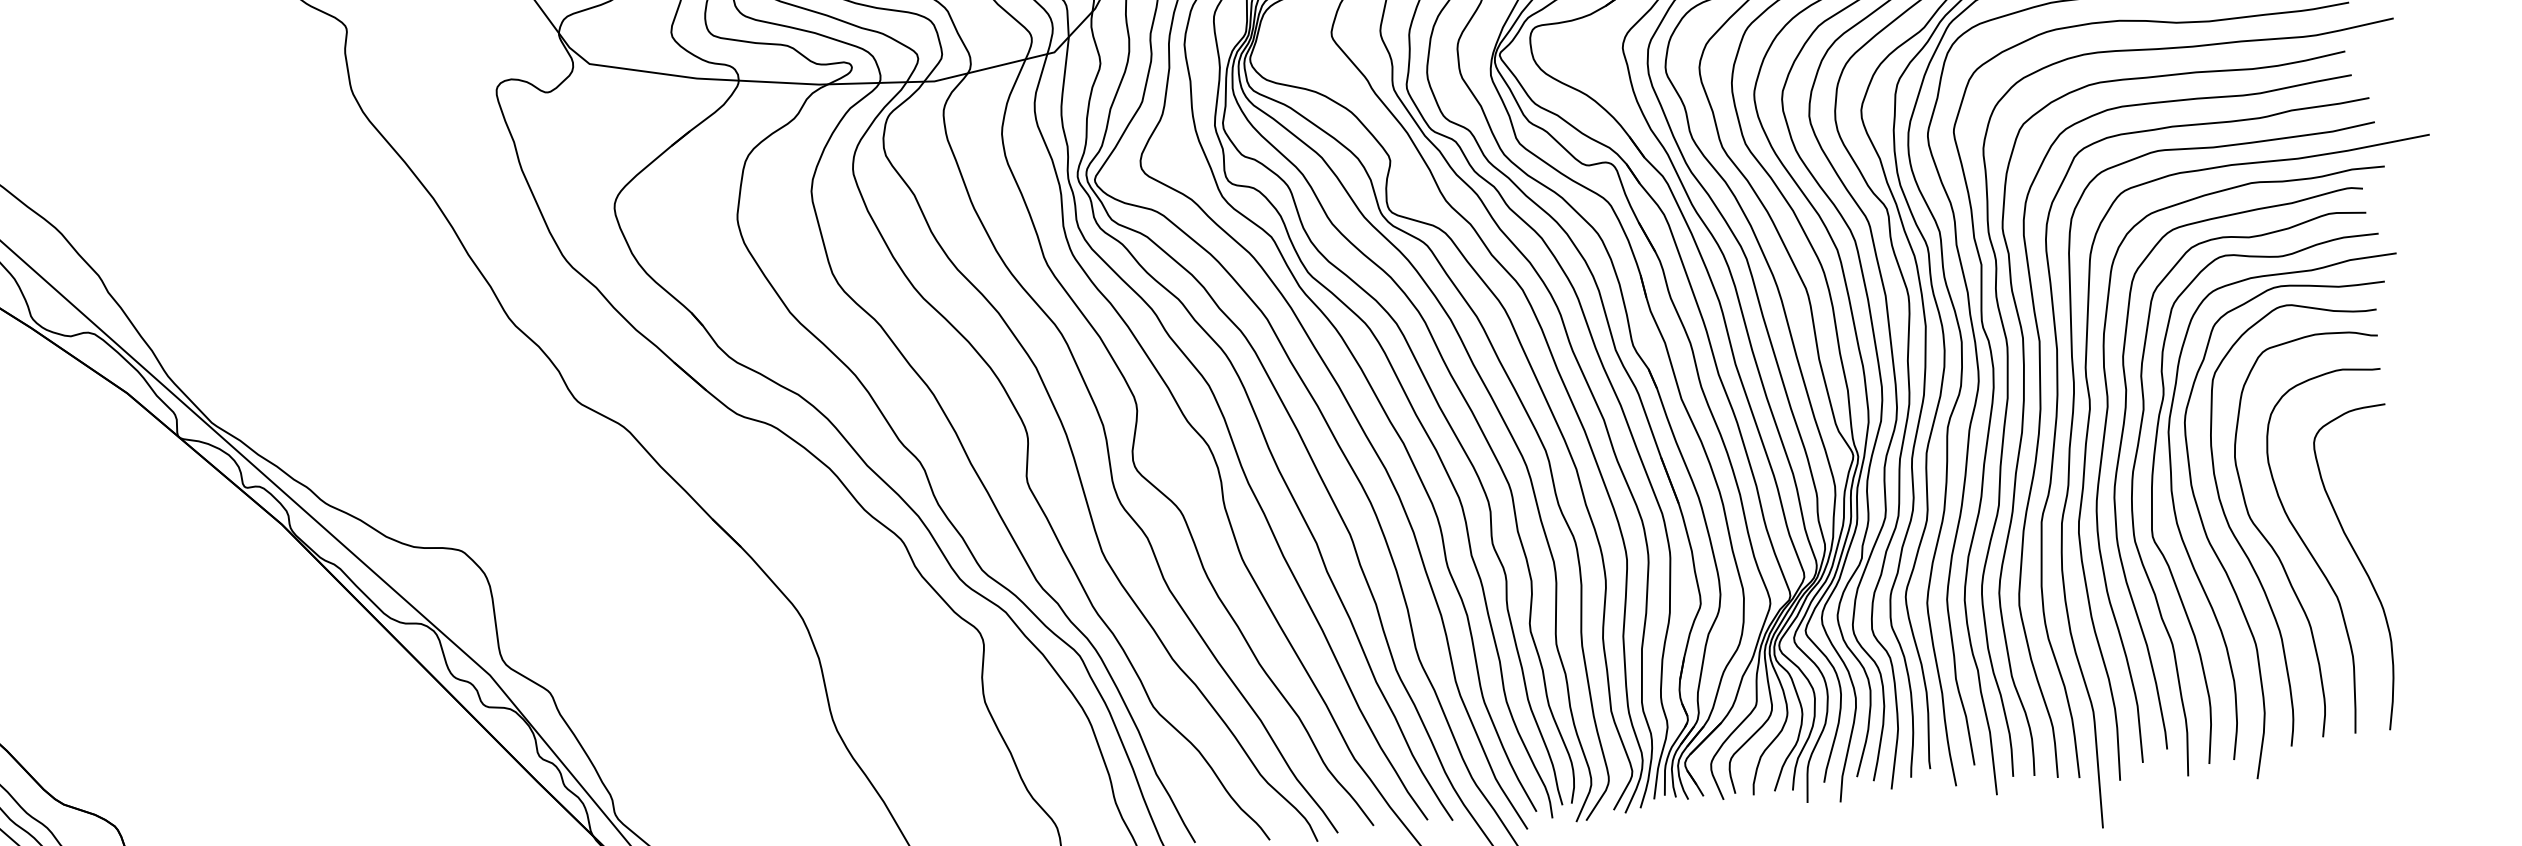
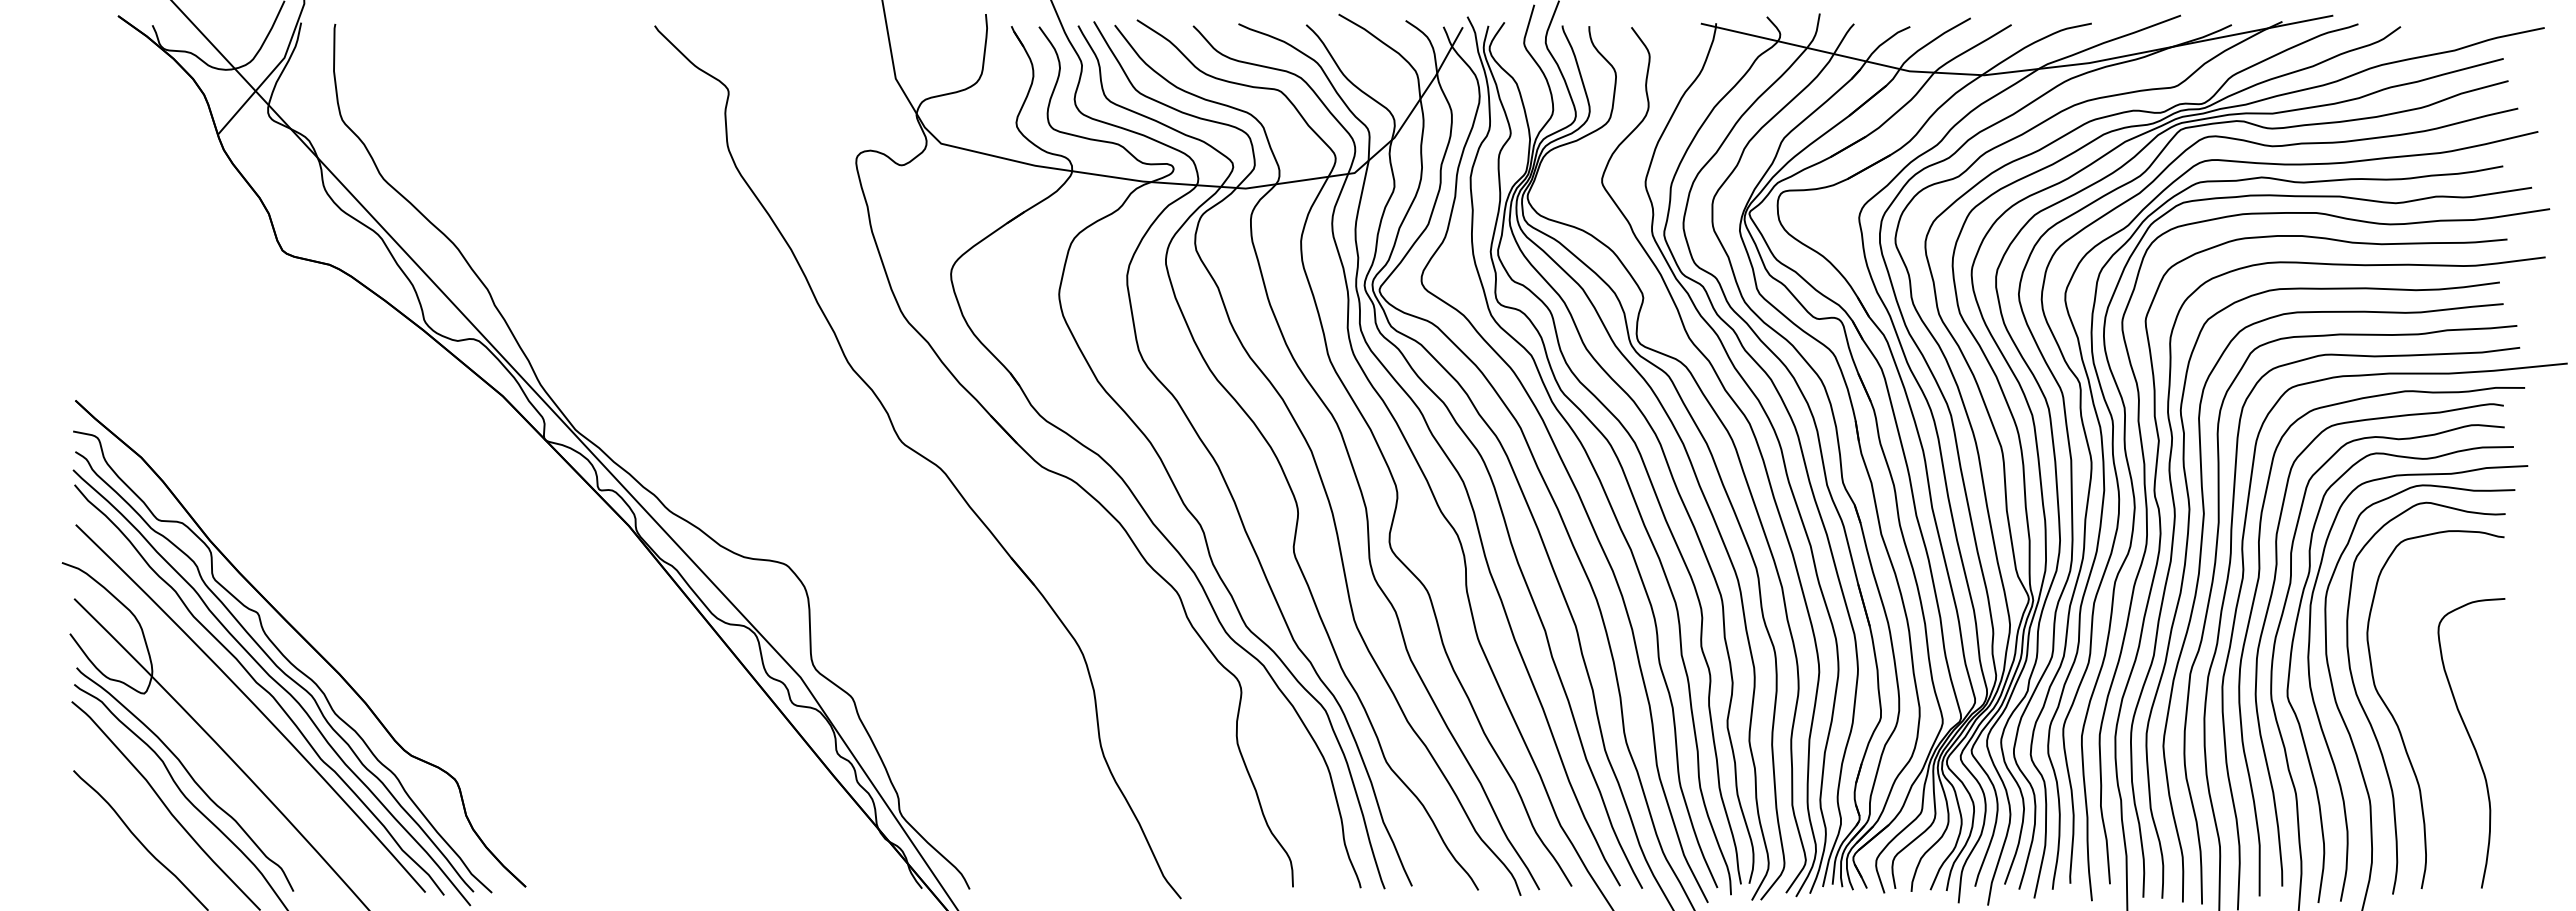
curve: (2318, 563) -> (2432, 734), removed

